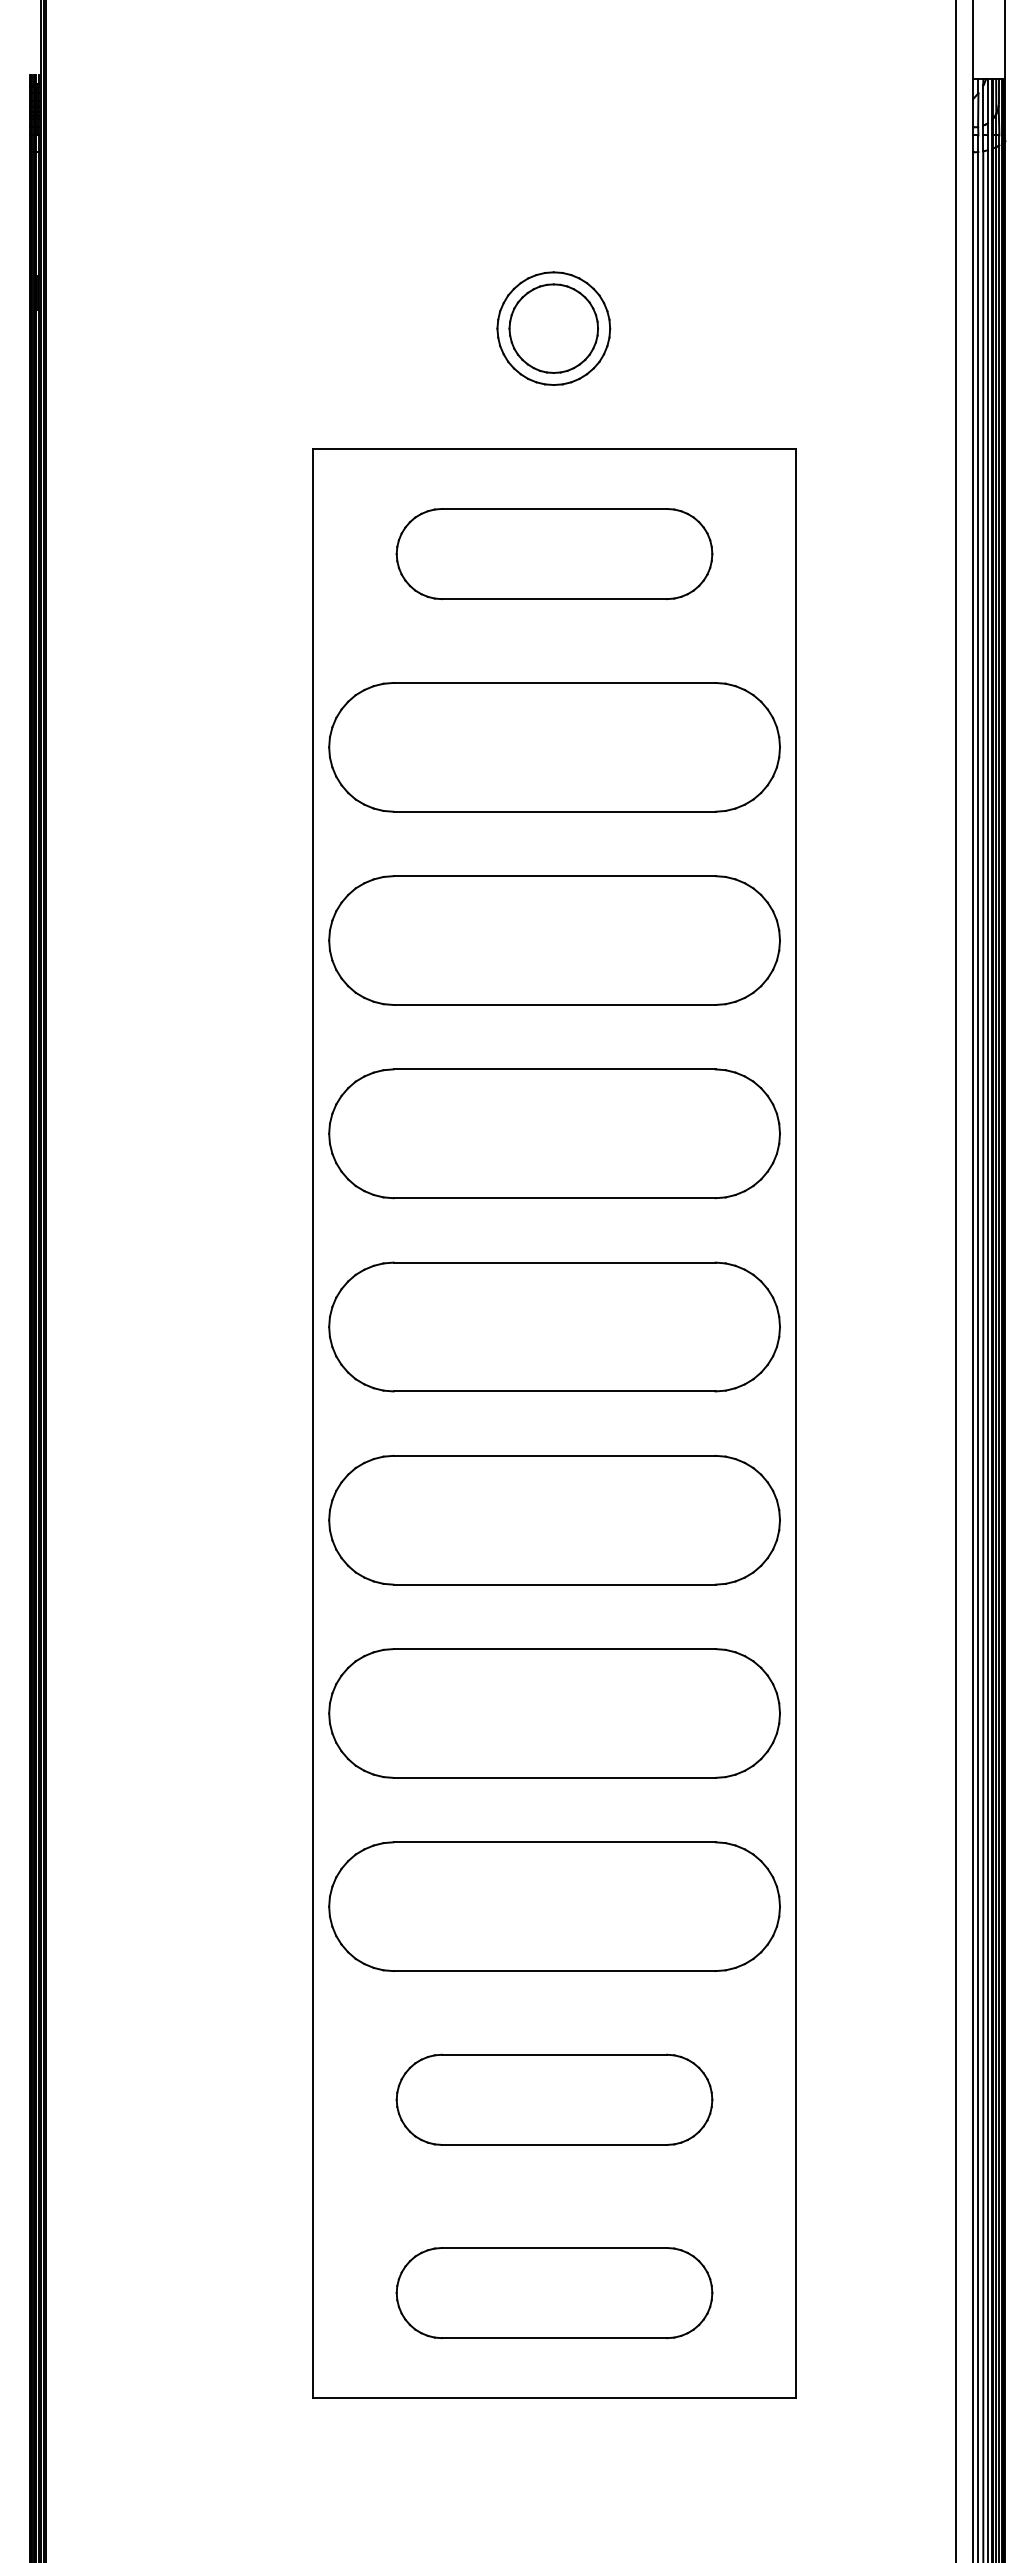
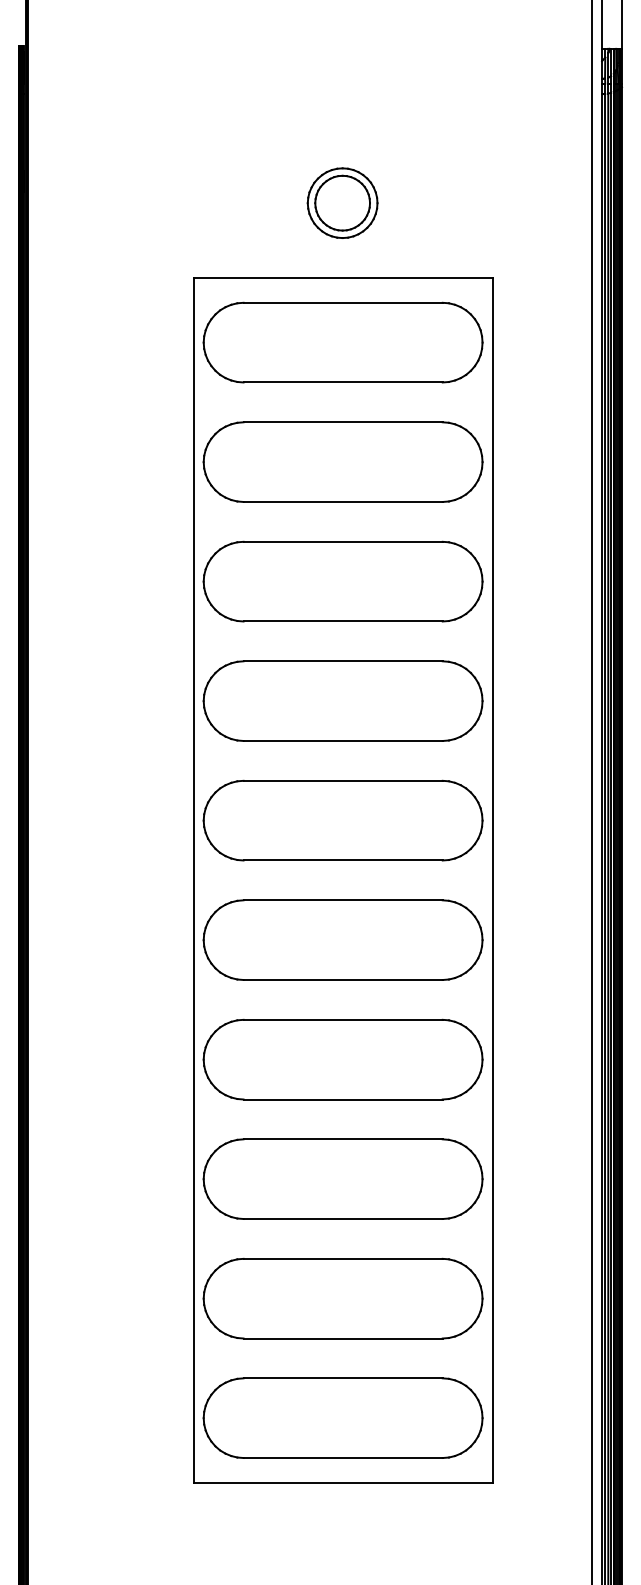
part: (553, 553) -> (342, 342), size x1.43
part: (553, 2099) -> (342, 1298), size x1.43
part: (553, 2292) -> (342, 1417), size x1.43

